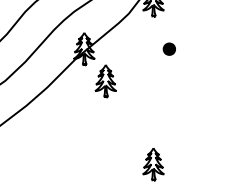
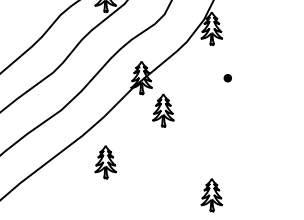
part: (168, 49) -> (227, 78), size x0.62
part: (48, 132) -> (105, 162), added

